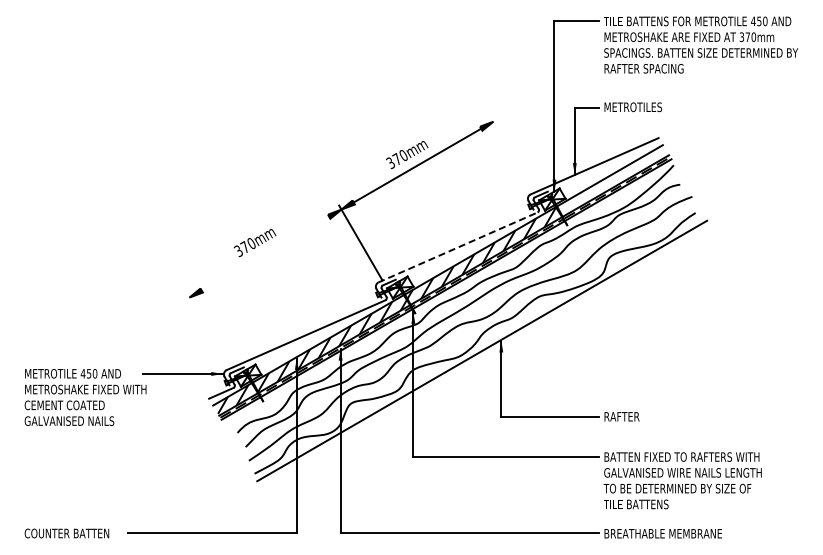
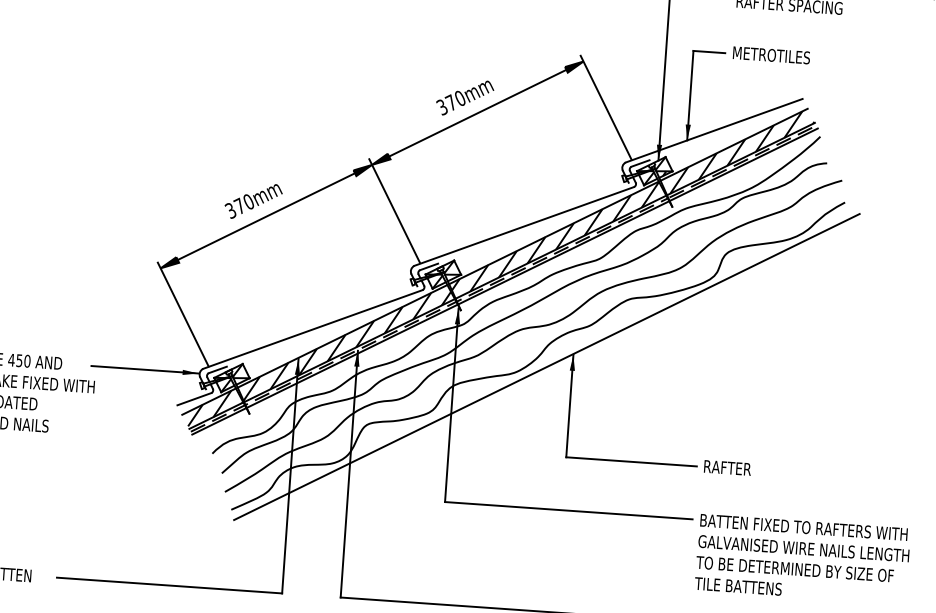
line: (512, 154) -> (605, 107), added
hatch: (612, 181) -> (736, 152), added
line: (458, 247) -> (524, 226), dashed -> solid
line: (265, 253) -> (266, 216), added
line: (208, 330) -> (183, 314), added

